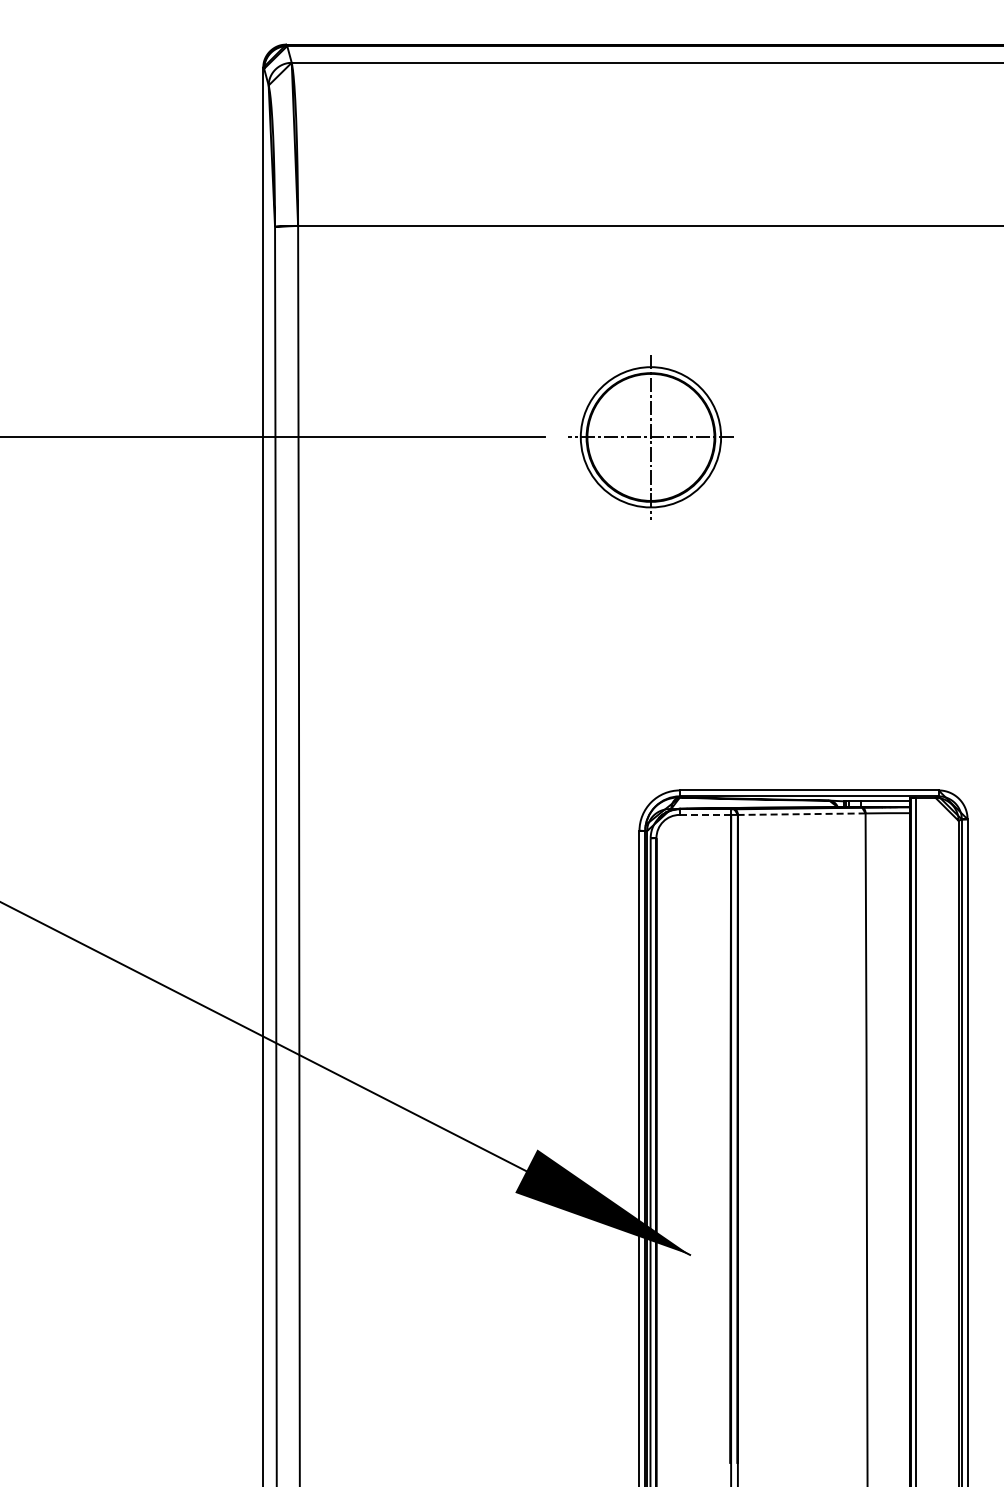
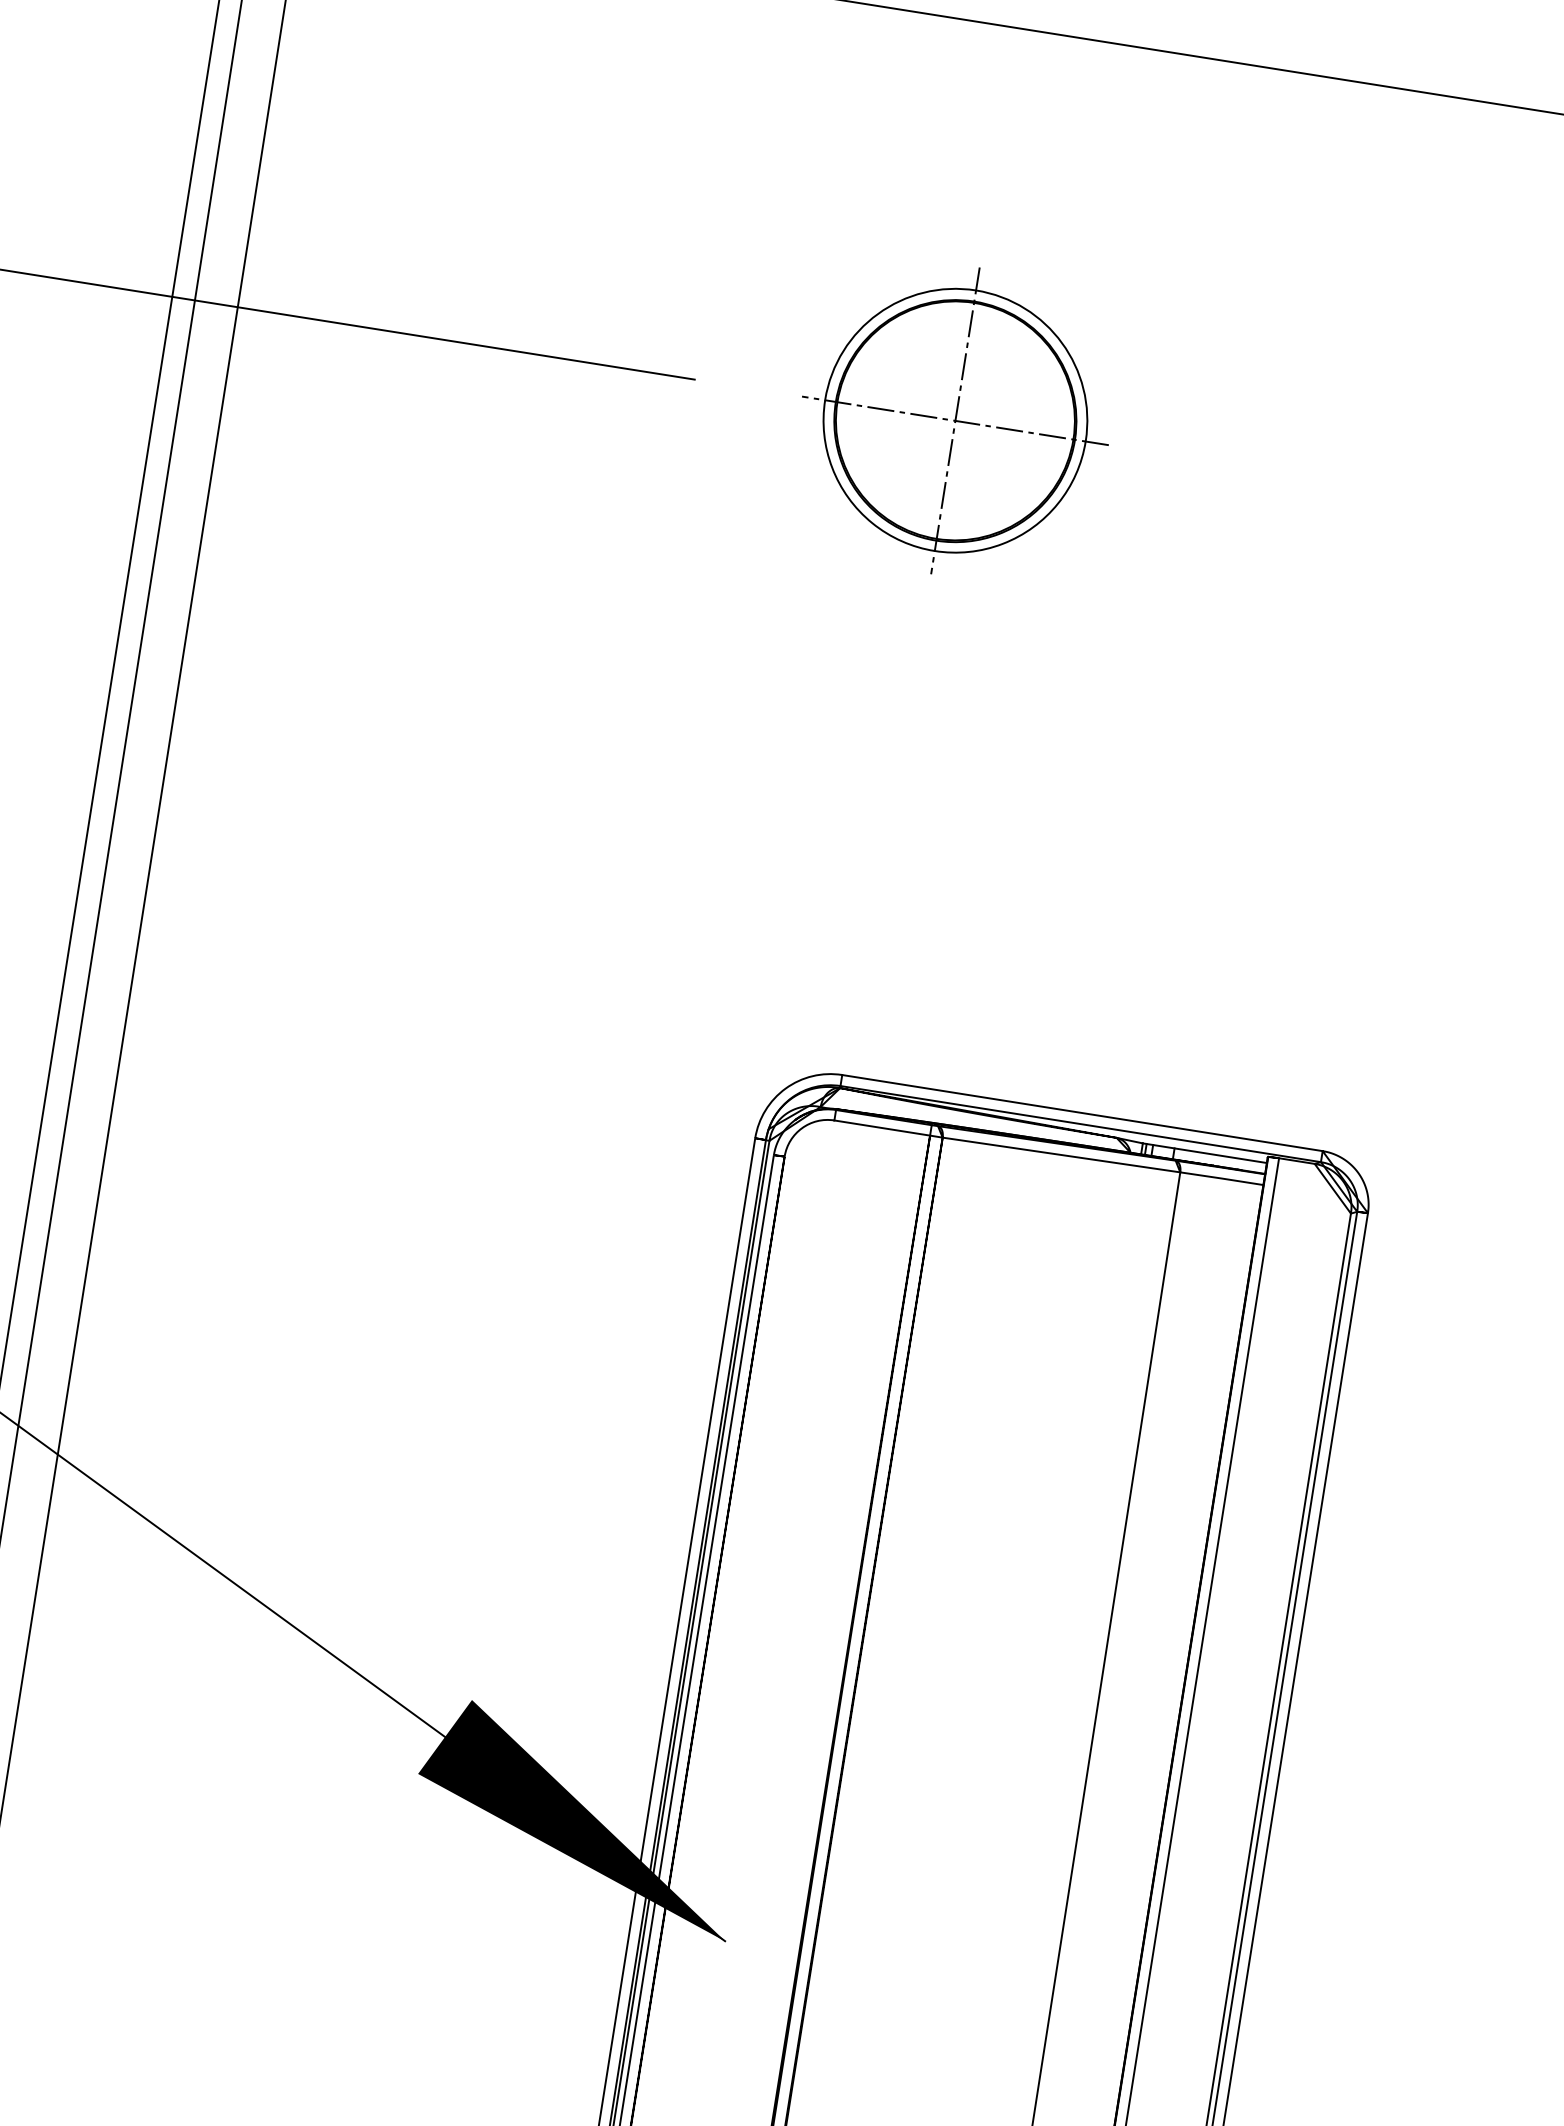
part: (650, 437) -> (954, 420), moved
line: (705, 814) -> (882, 1127), dashed -> solid
line: (801, 814) -> (1060, 1155), dashed -> solid

